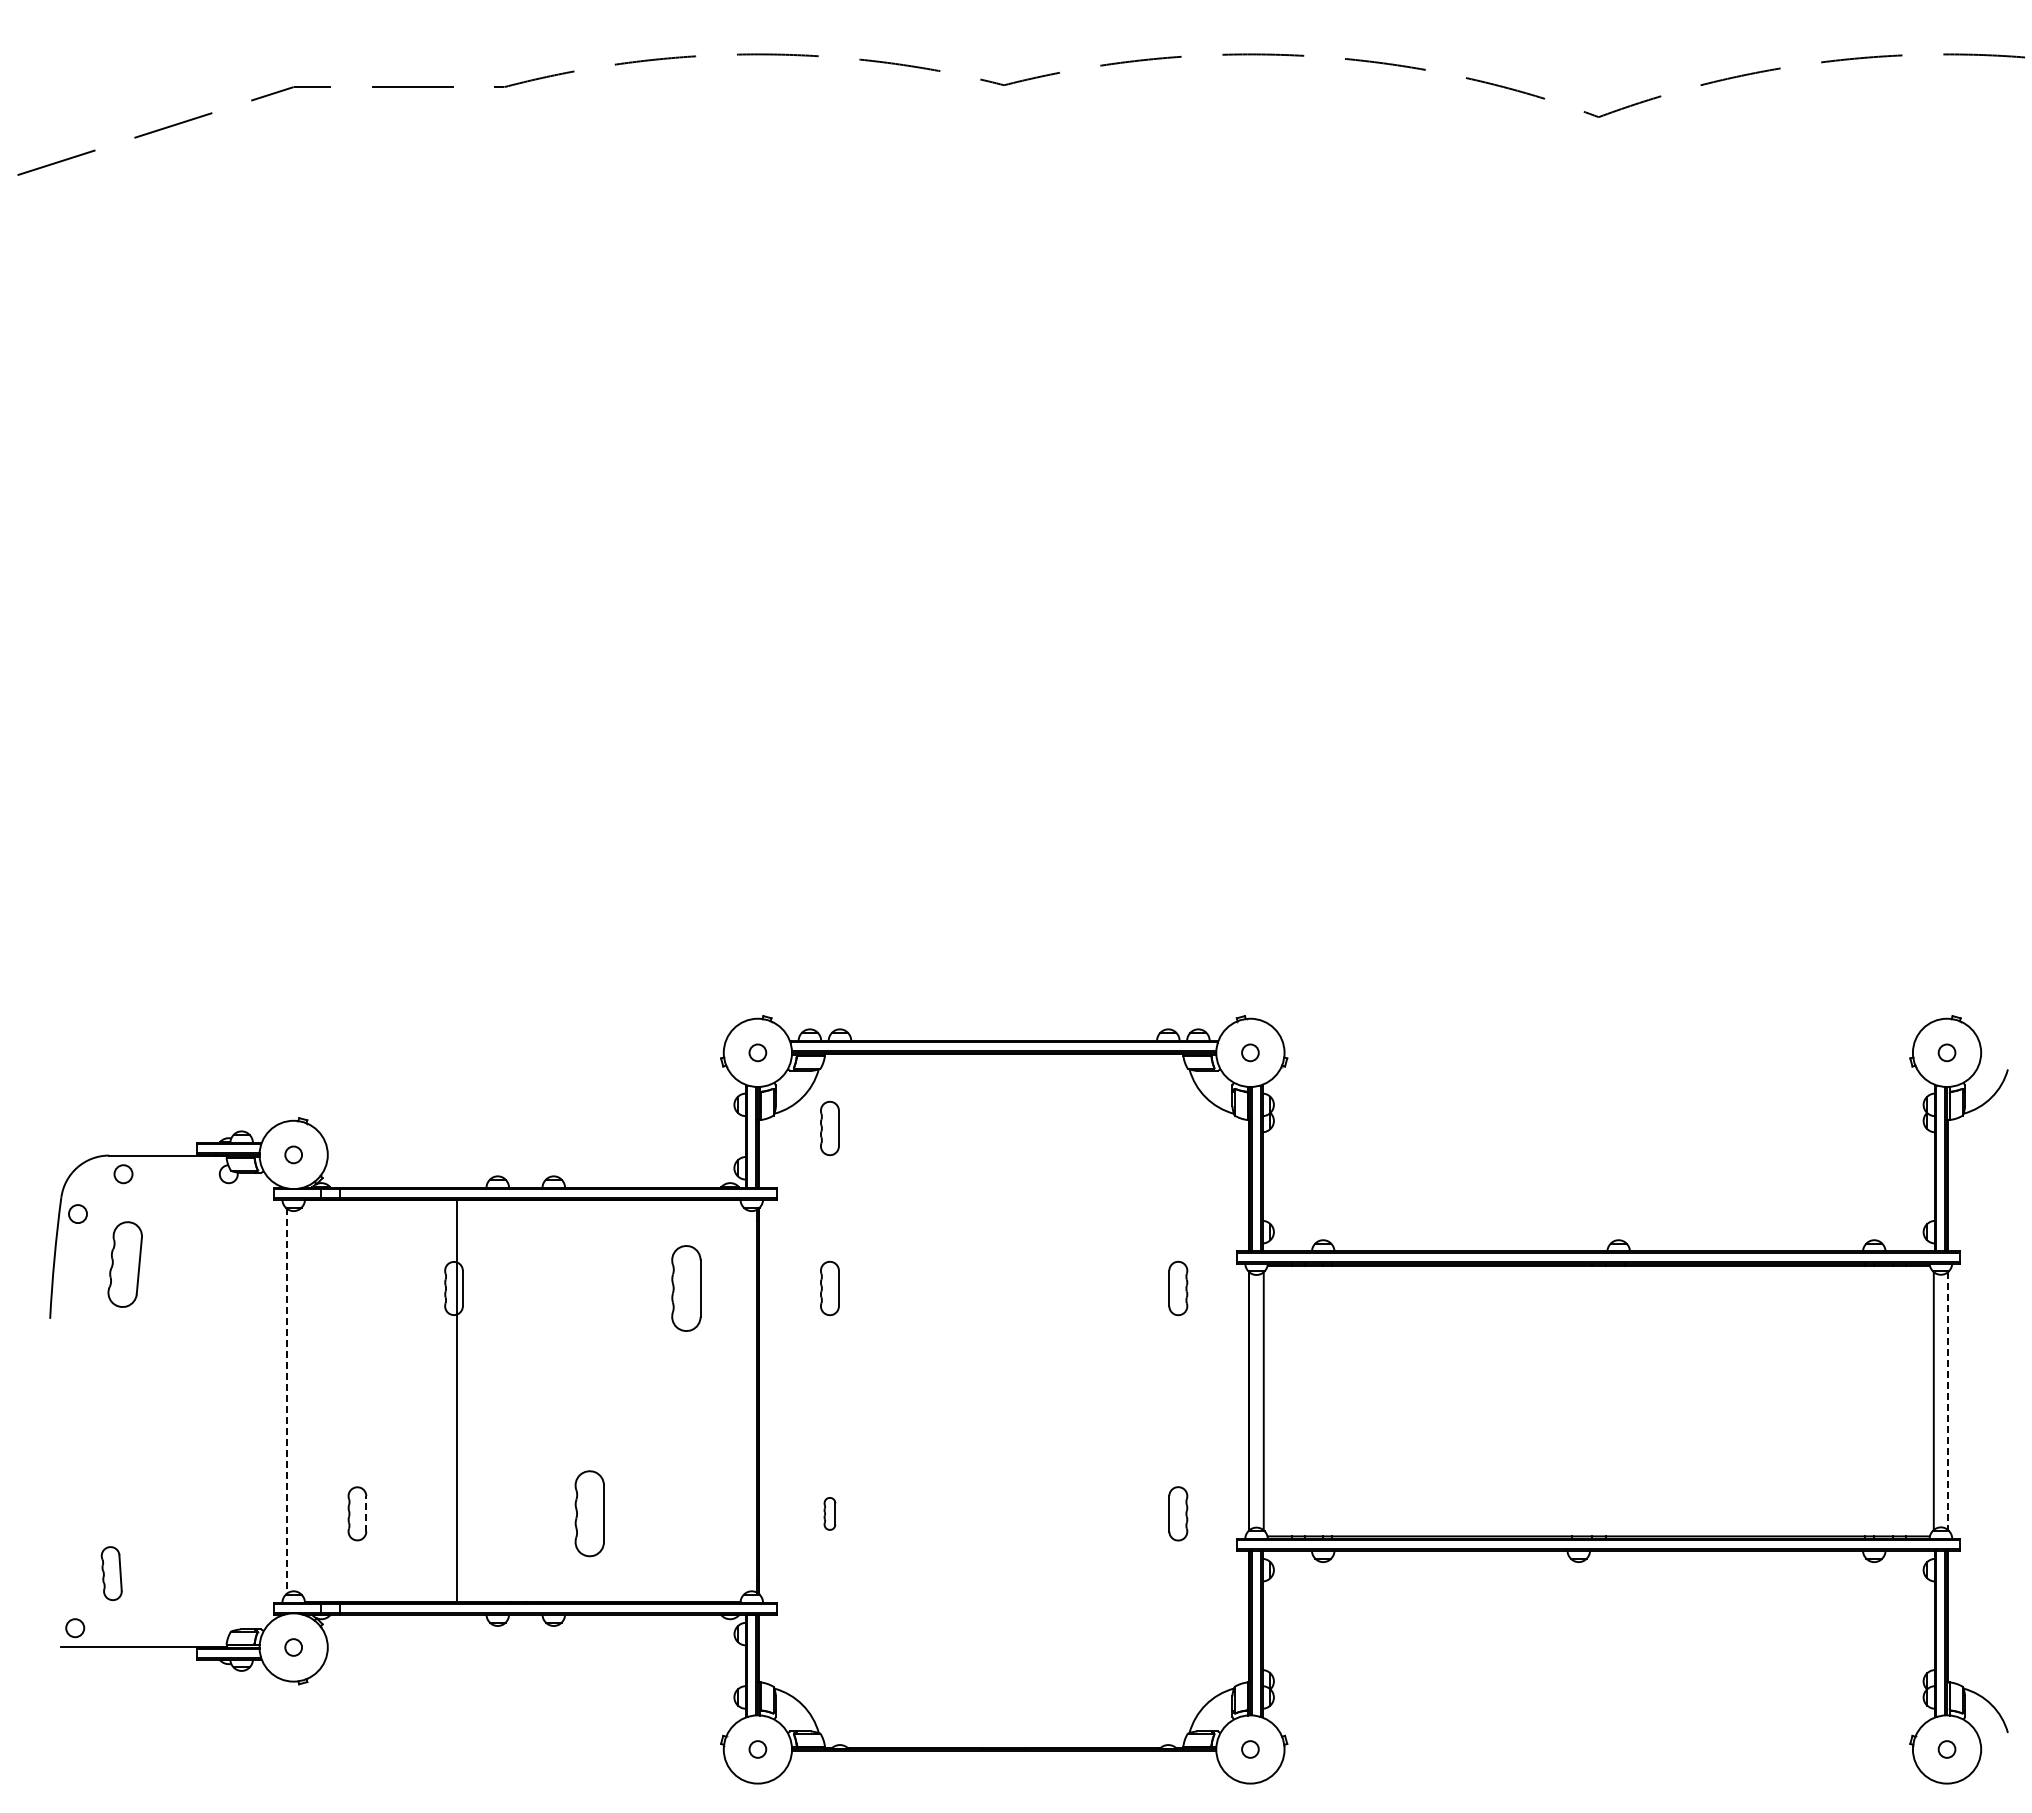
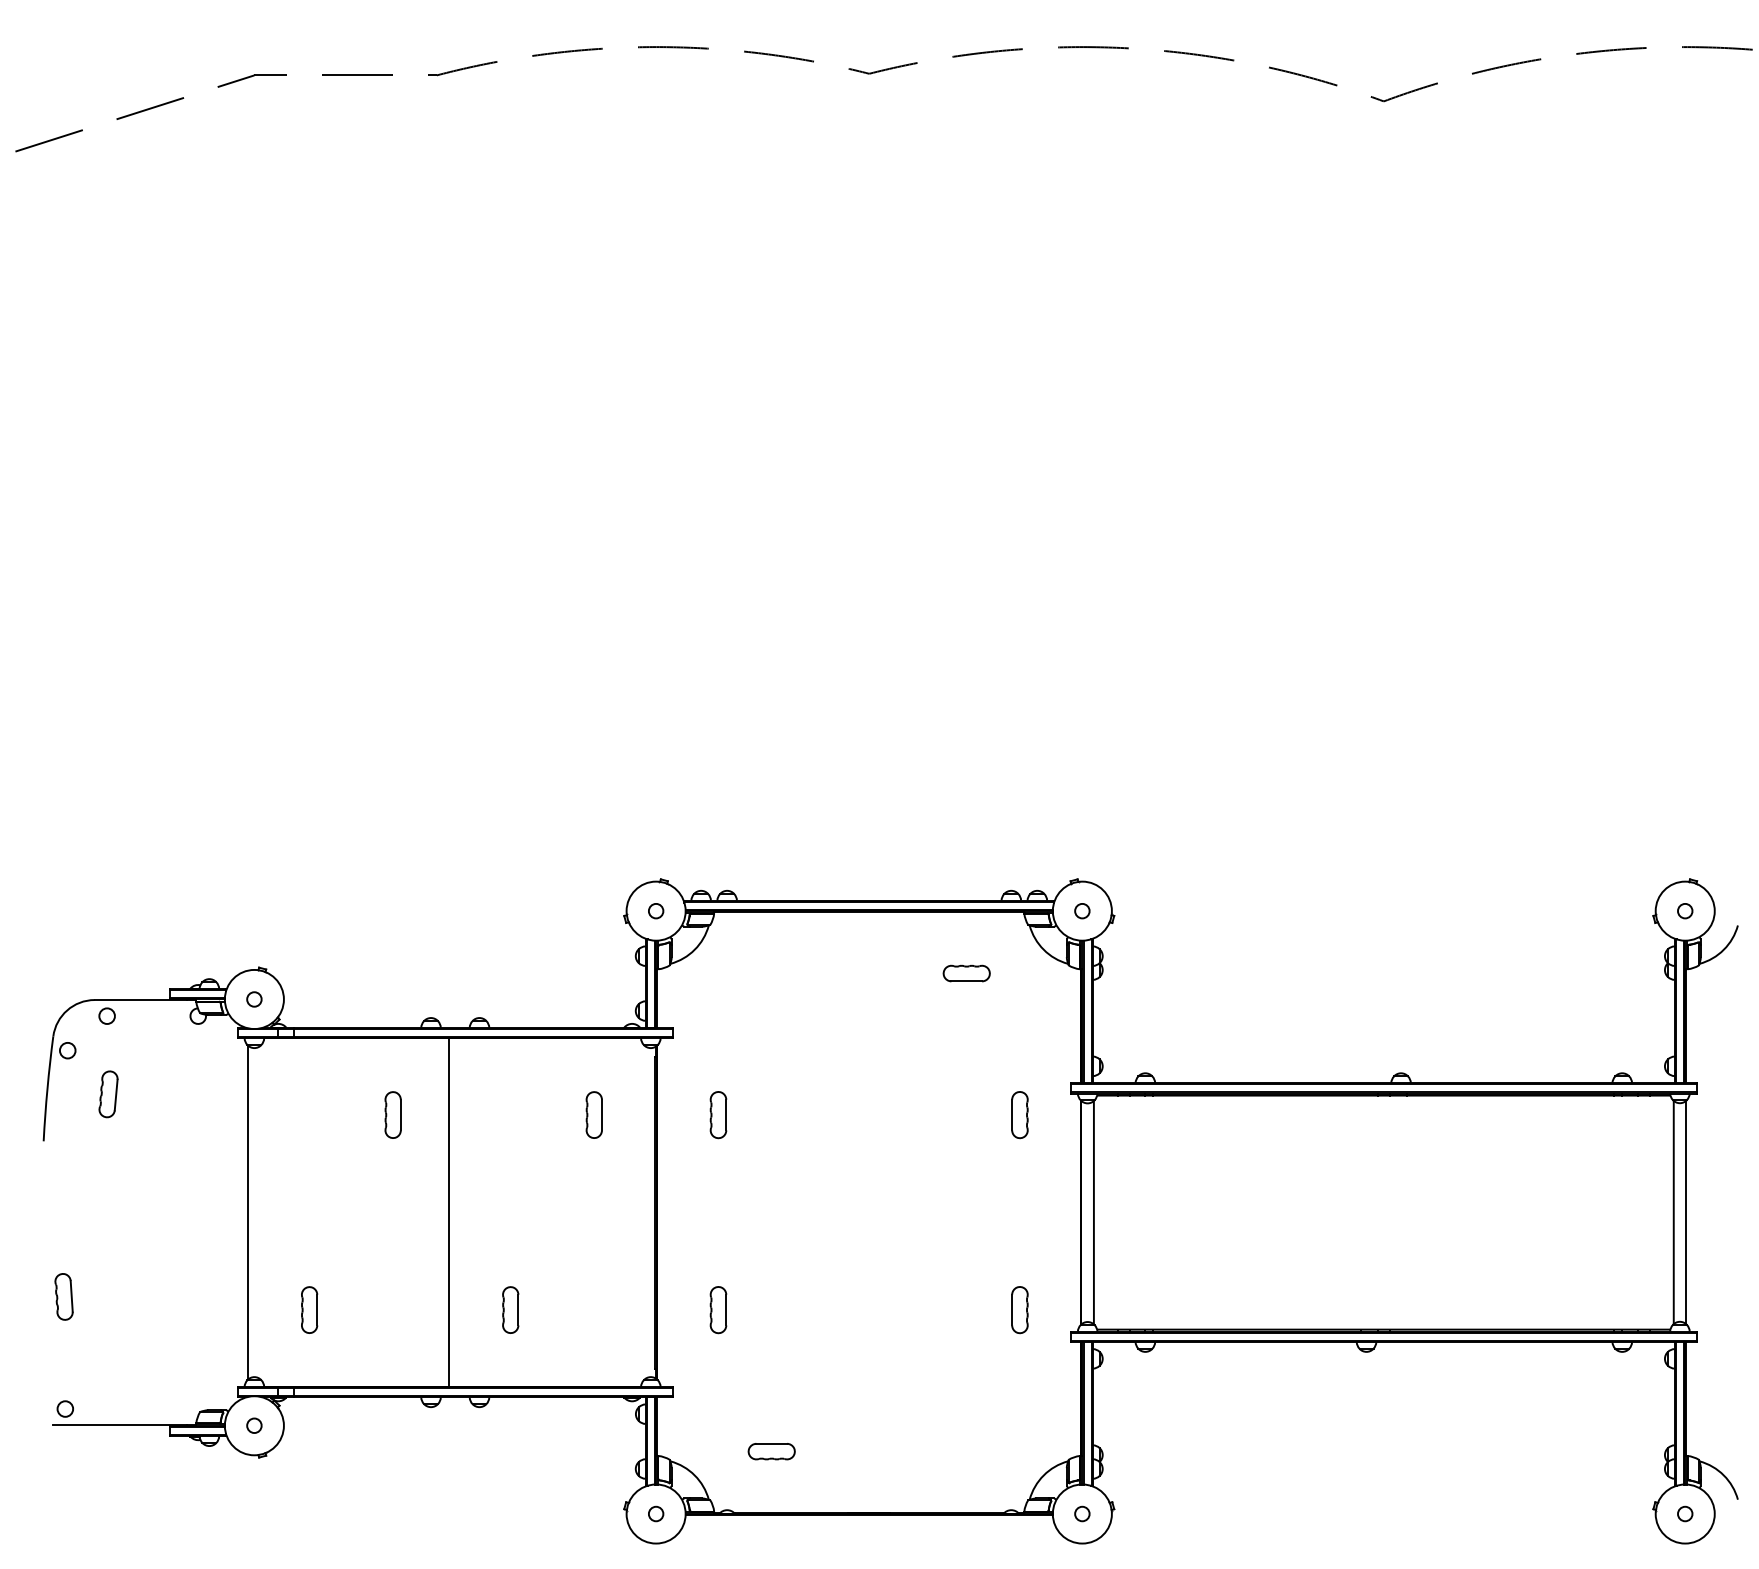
part: (1116, 1124) -> (966, 973), added
part: (829, 1128) -> (718, 976), removed
part: (124, 1264) -> (107, 1094), size x0.62
part: (686, 1288) -> (594, 1115), size x0.62
line: (457, 1400) -> (449, 1212), moved
line: (286, 1401) -> (248, 1212), dashed -> solid
line: (1948, 1401) -> (1686, 1212), dashed -> solid
line: (366, 1513) -> (317, 1309), dashed -> solid
part: (589, 1513) -> (510, 1309), size x0.62
part: (829, 1513) -> (718, 1309), size x1.67
part: (111, 1573) -> (63, 1296), moved
part: (891, 1677) -> (771, 1451), added

